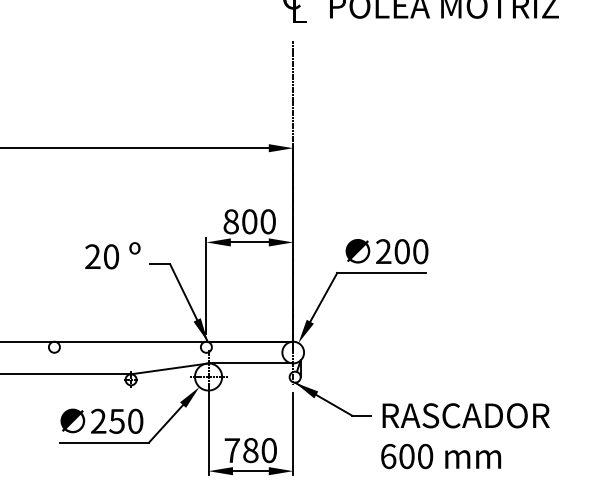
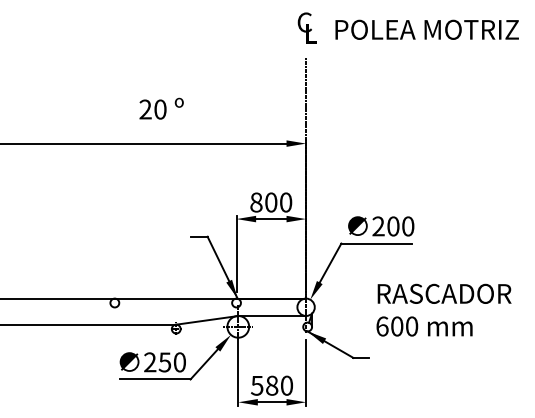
text: (112, 255) -> (161, 108), moved
text: (464, 435) -> (443, 309), moved
text: (232, 450) -> (257, 385), 780 -> 580

